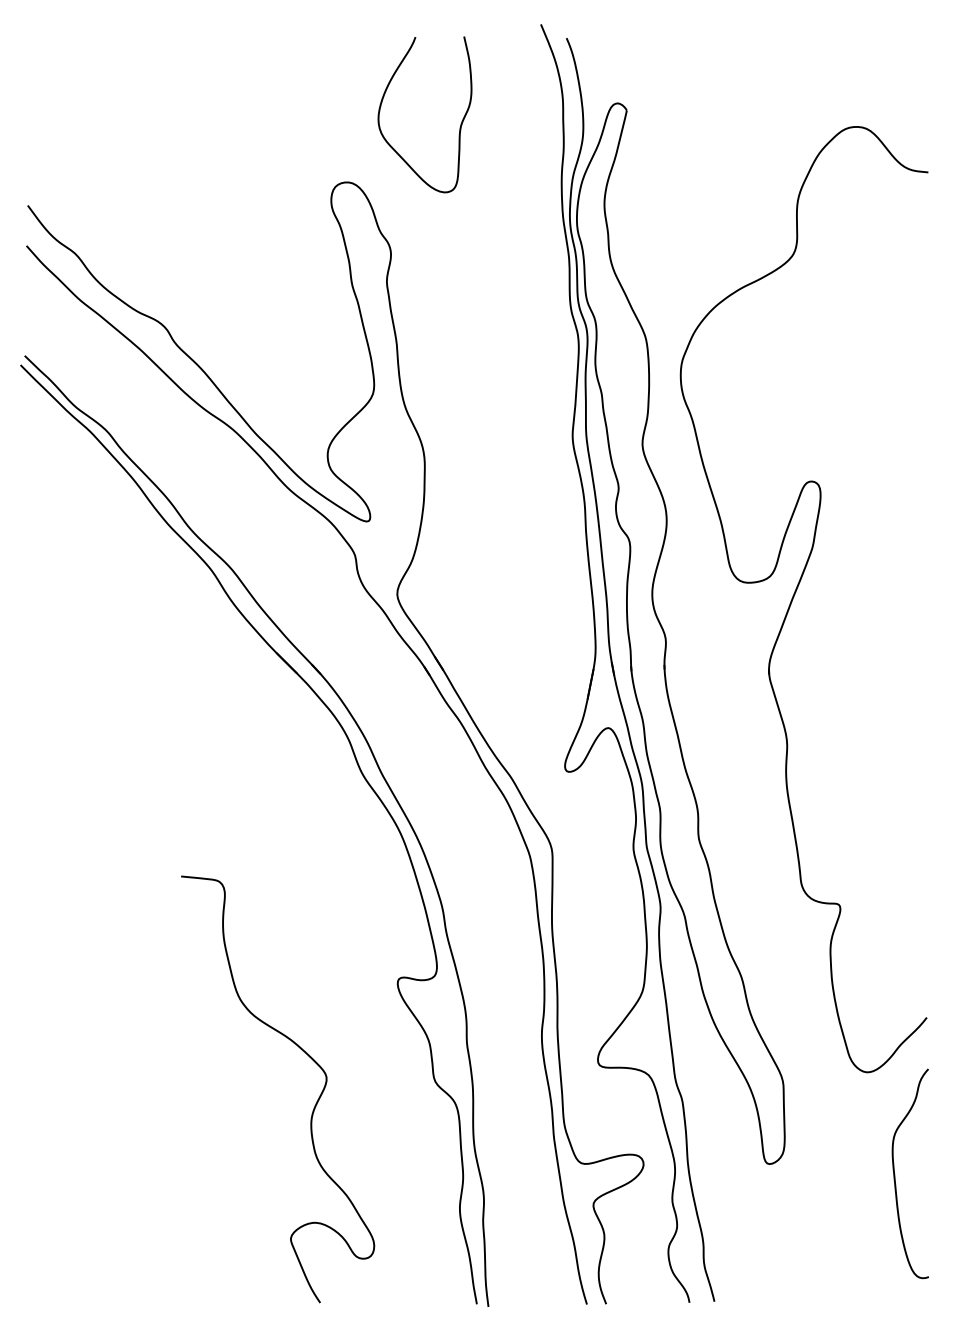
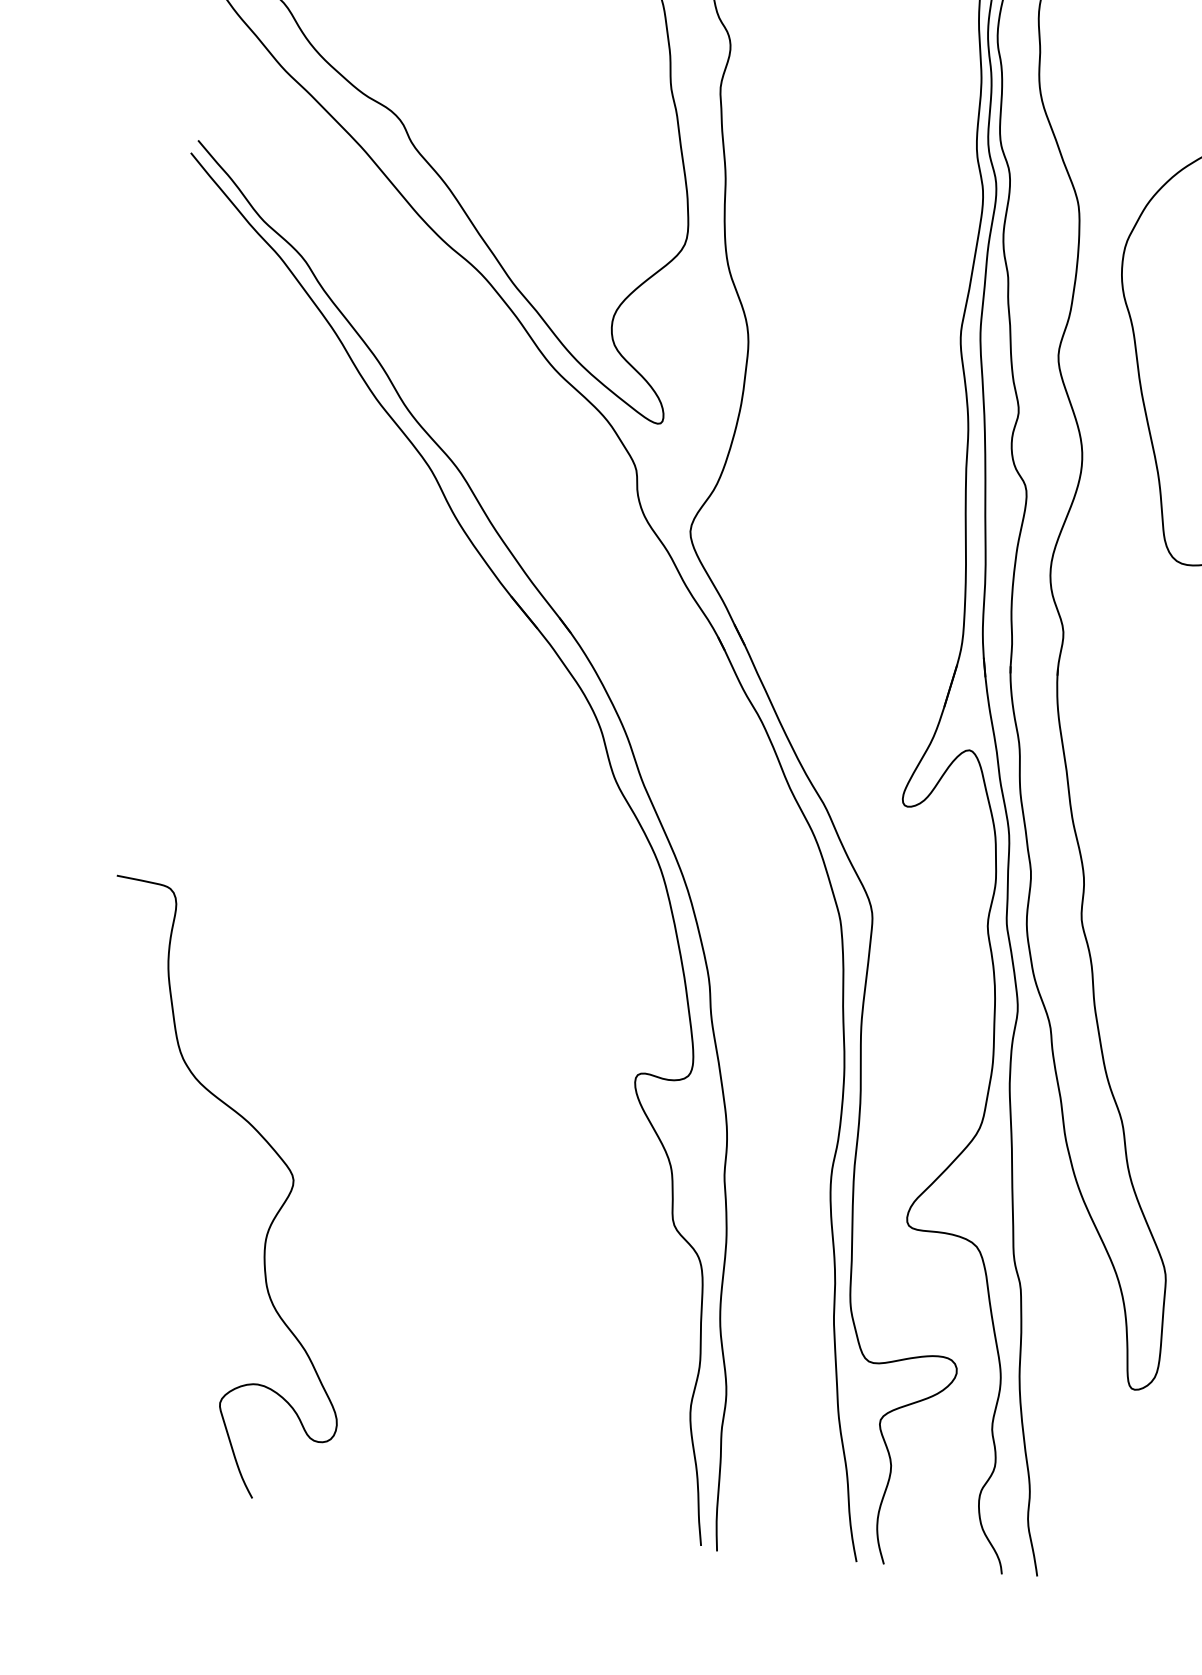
curve: (314, 1105) -> (272, 1218), moved

